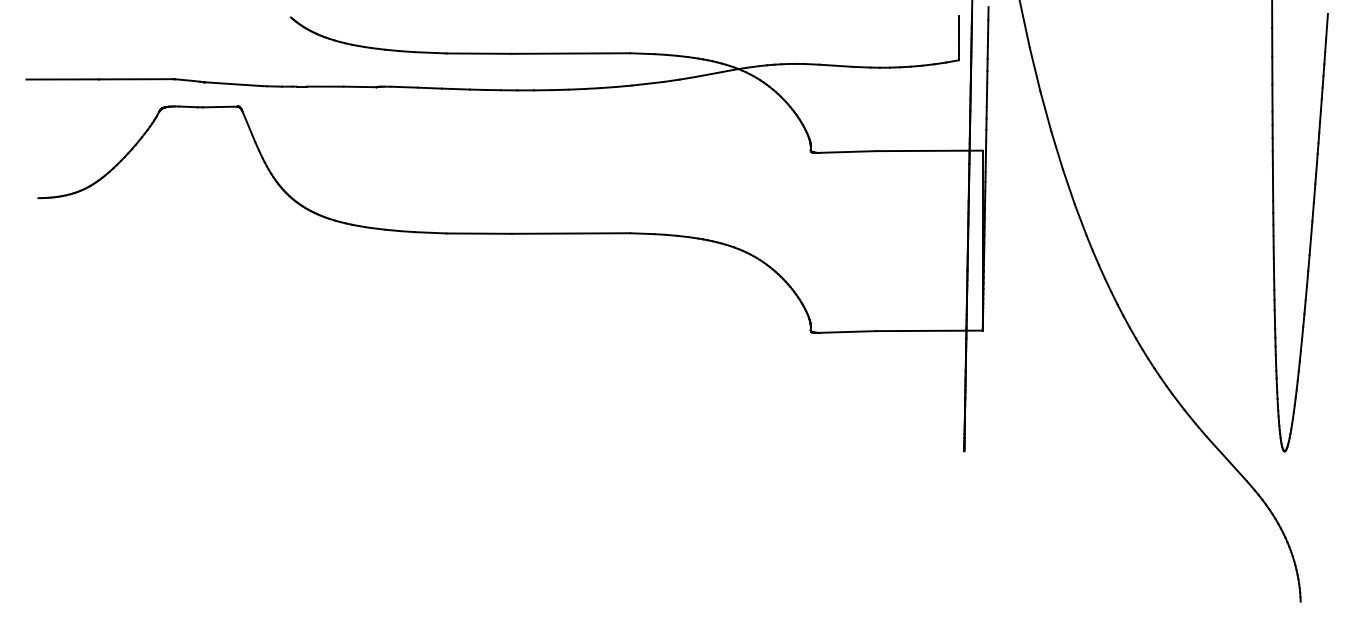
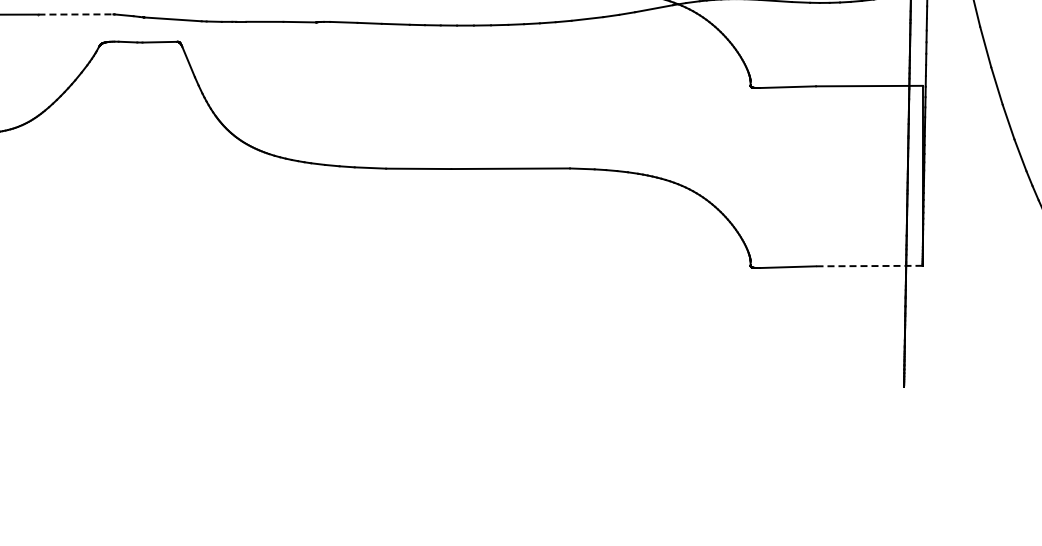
line: (136, 79) -> (76, 14), solid -> dashed
line: (929, 330) -> (869, 265), solid -> dashed

